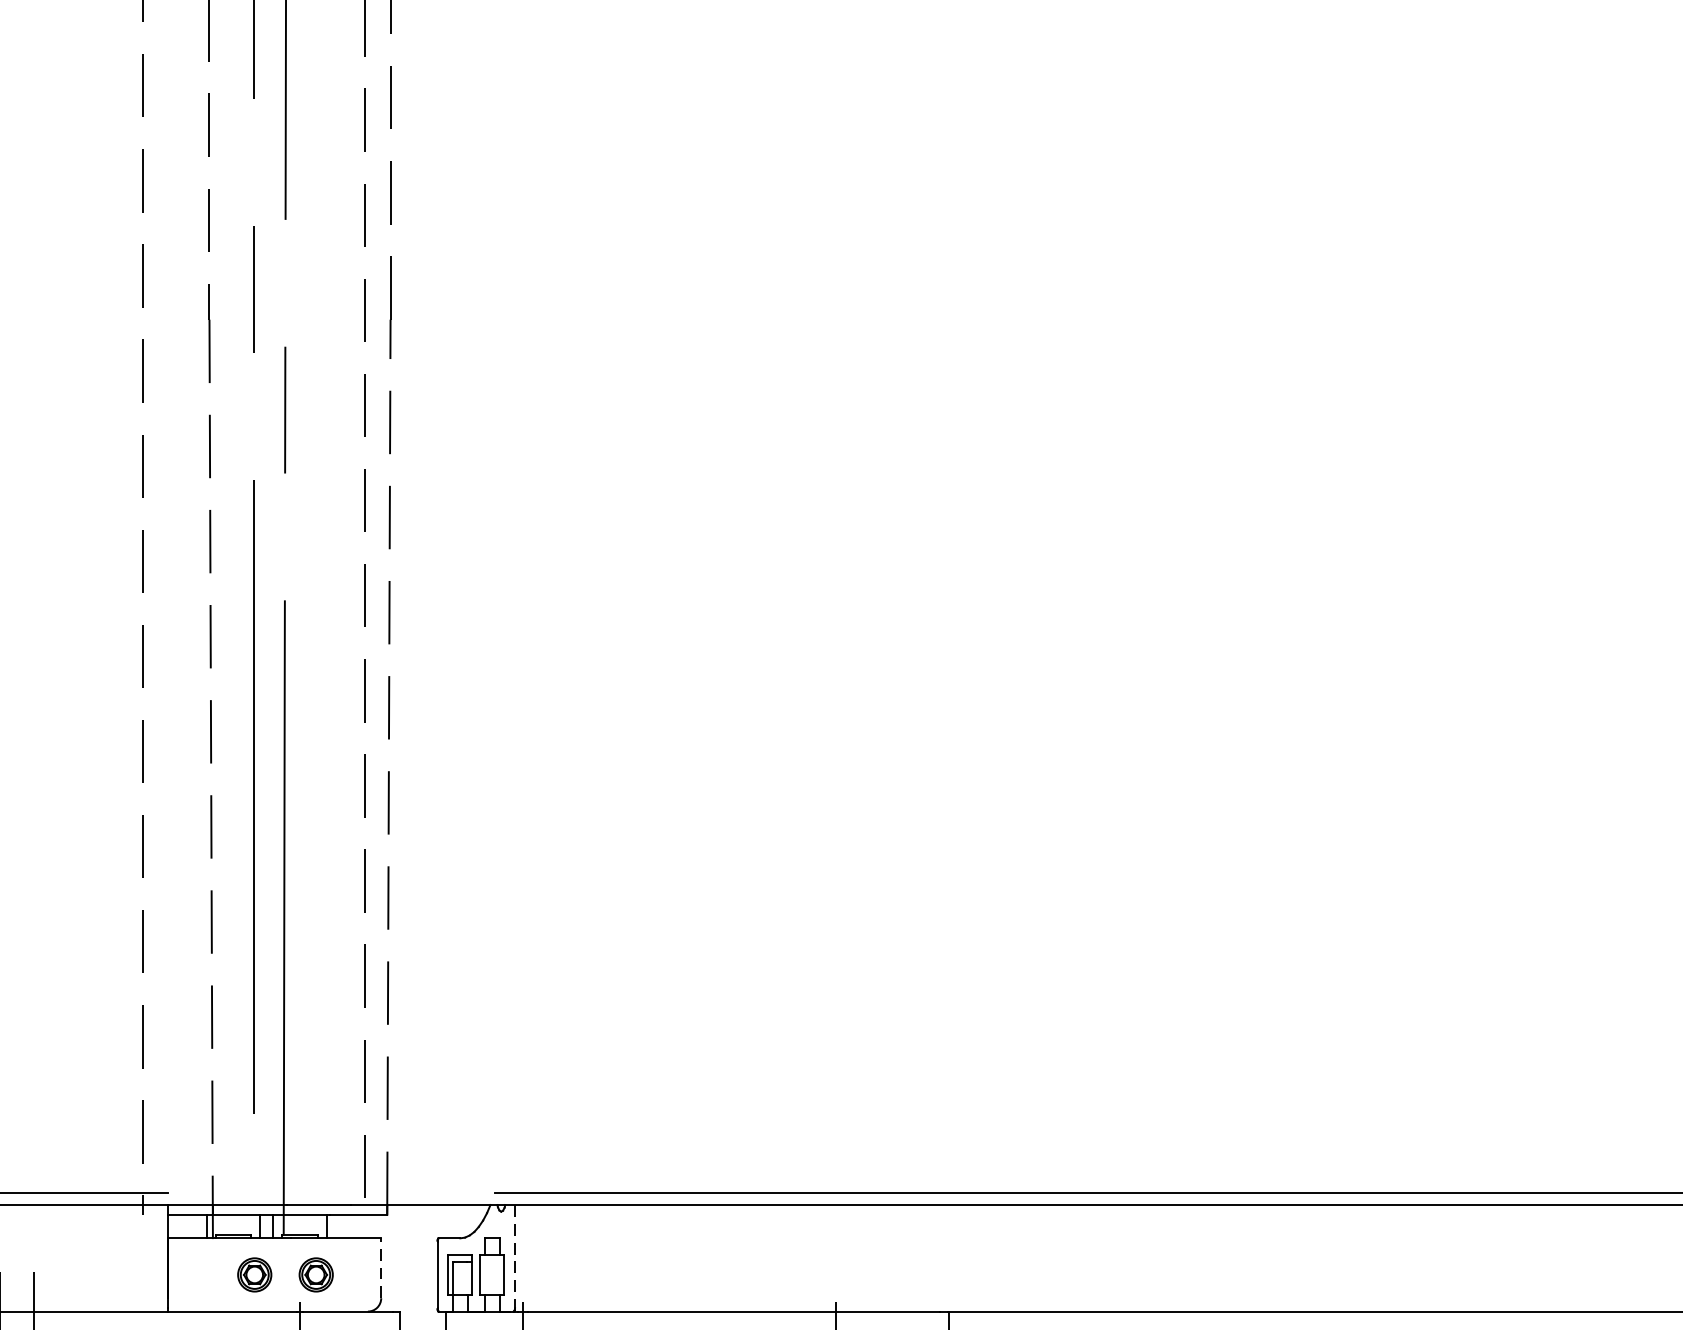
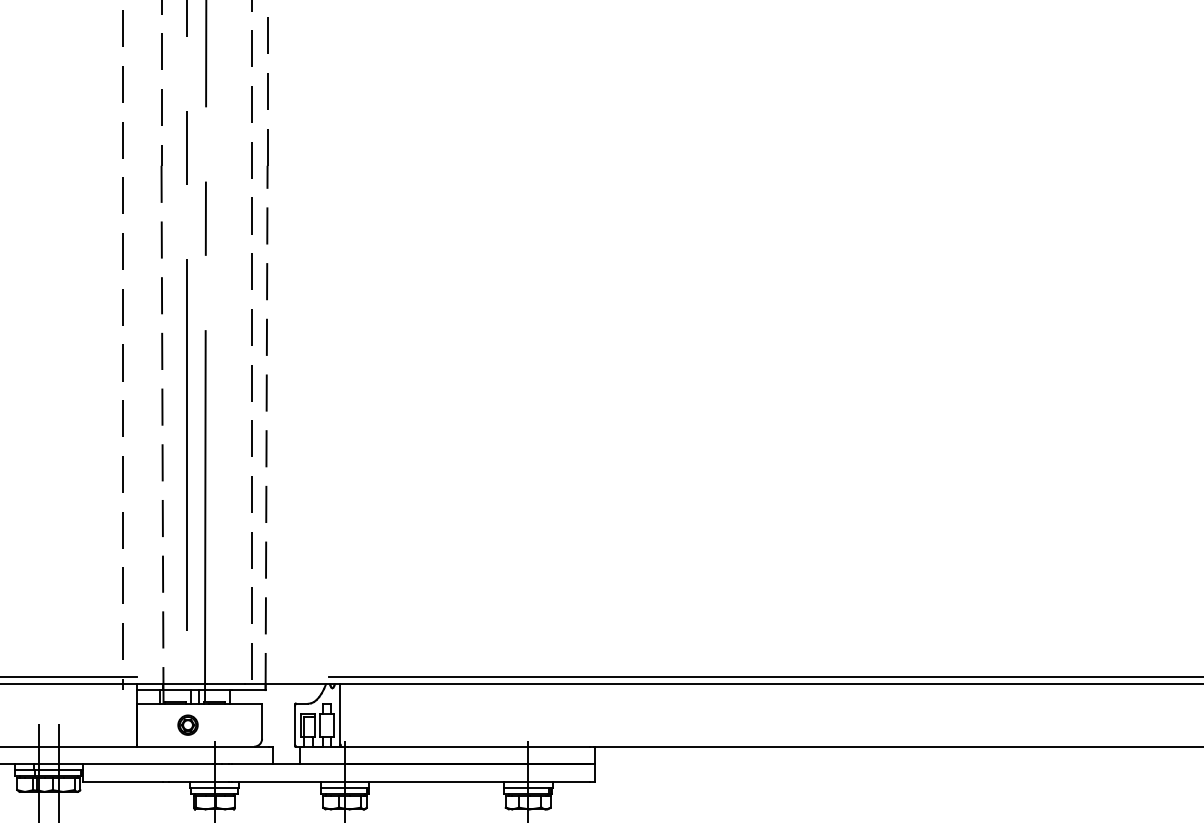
line: (515, 1256) -> (340, 714), dashed -> solid
line: (381, 1268) -> (262, 721), dashed -> solid
part: (315, 1273) -> (223, 724), removed

